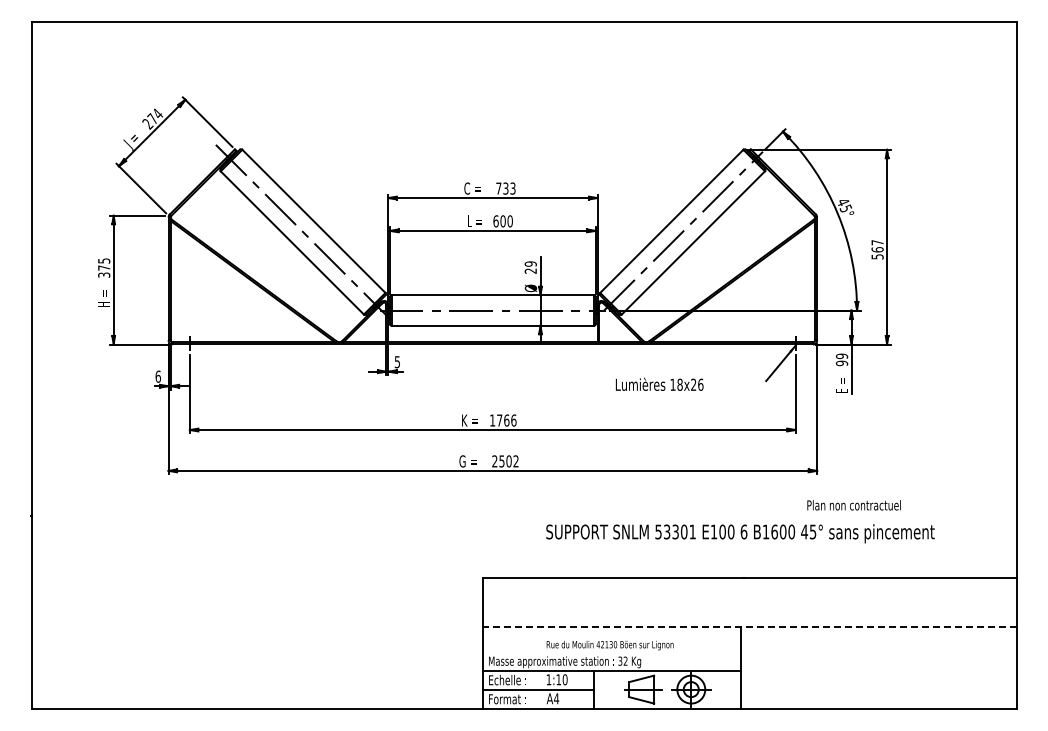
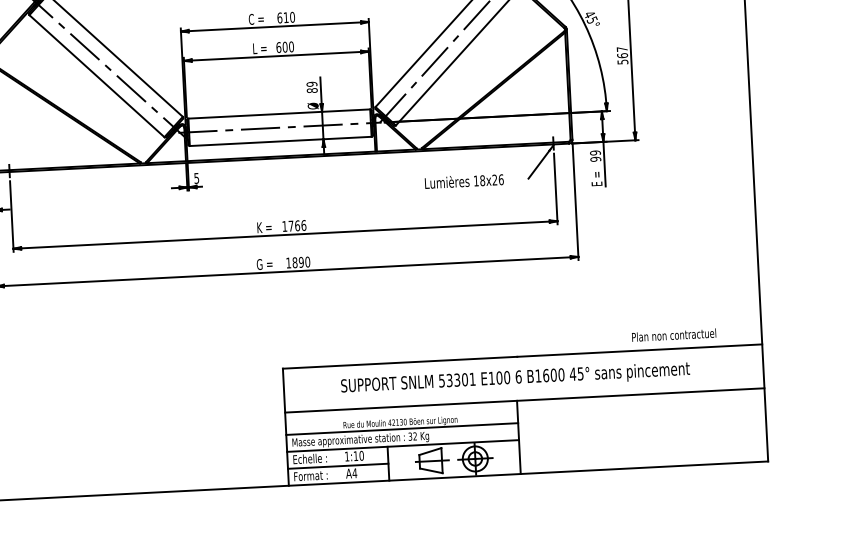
text: (505, 188) -> (285, 17), 733 -> 610
text: (530, 270) -> (311, 90), 29 -> 89
text: (659, 383) -> (464, 180), moved
text: (505, 461) -> (298, 262), 2502 -> 1890
text: (853, 505) -> (673, 335), moved
text: (740, 533) -> (515, 378), moved
line: (749, 627) -> (524, 400), dashed -> solid
line: (611, 652) -> (402, 429), added

